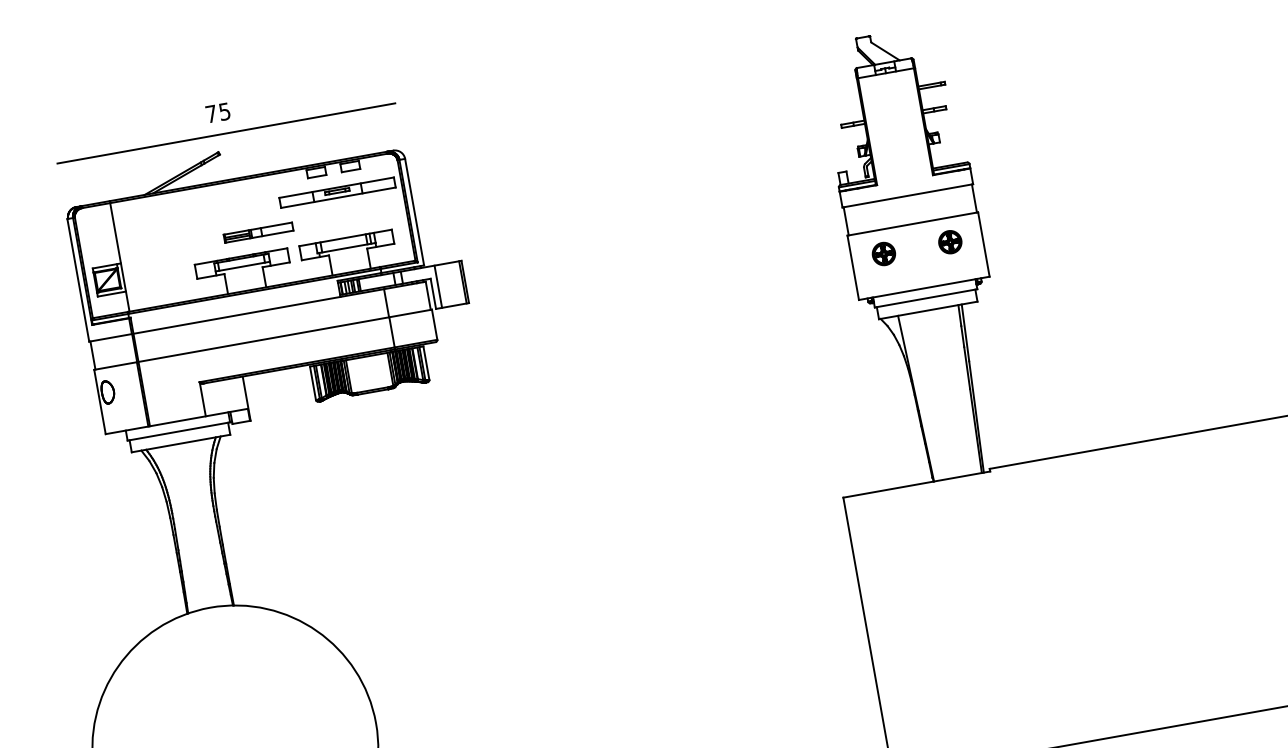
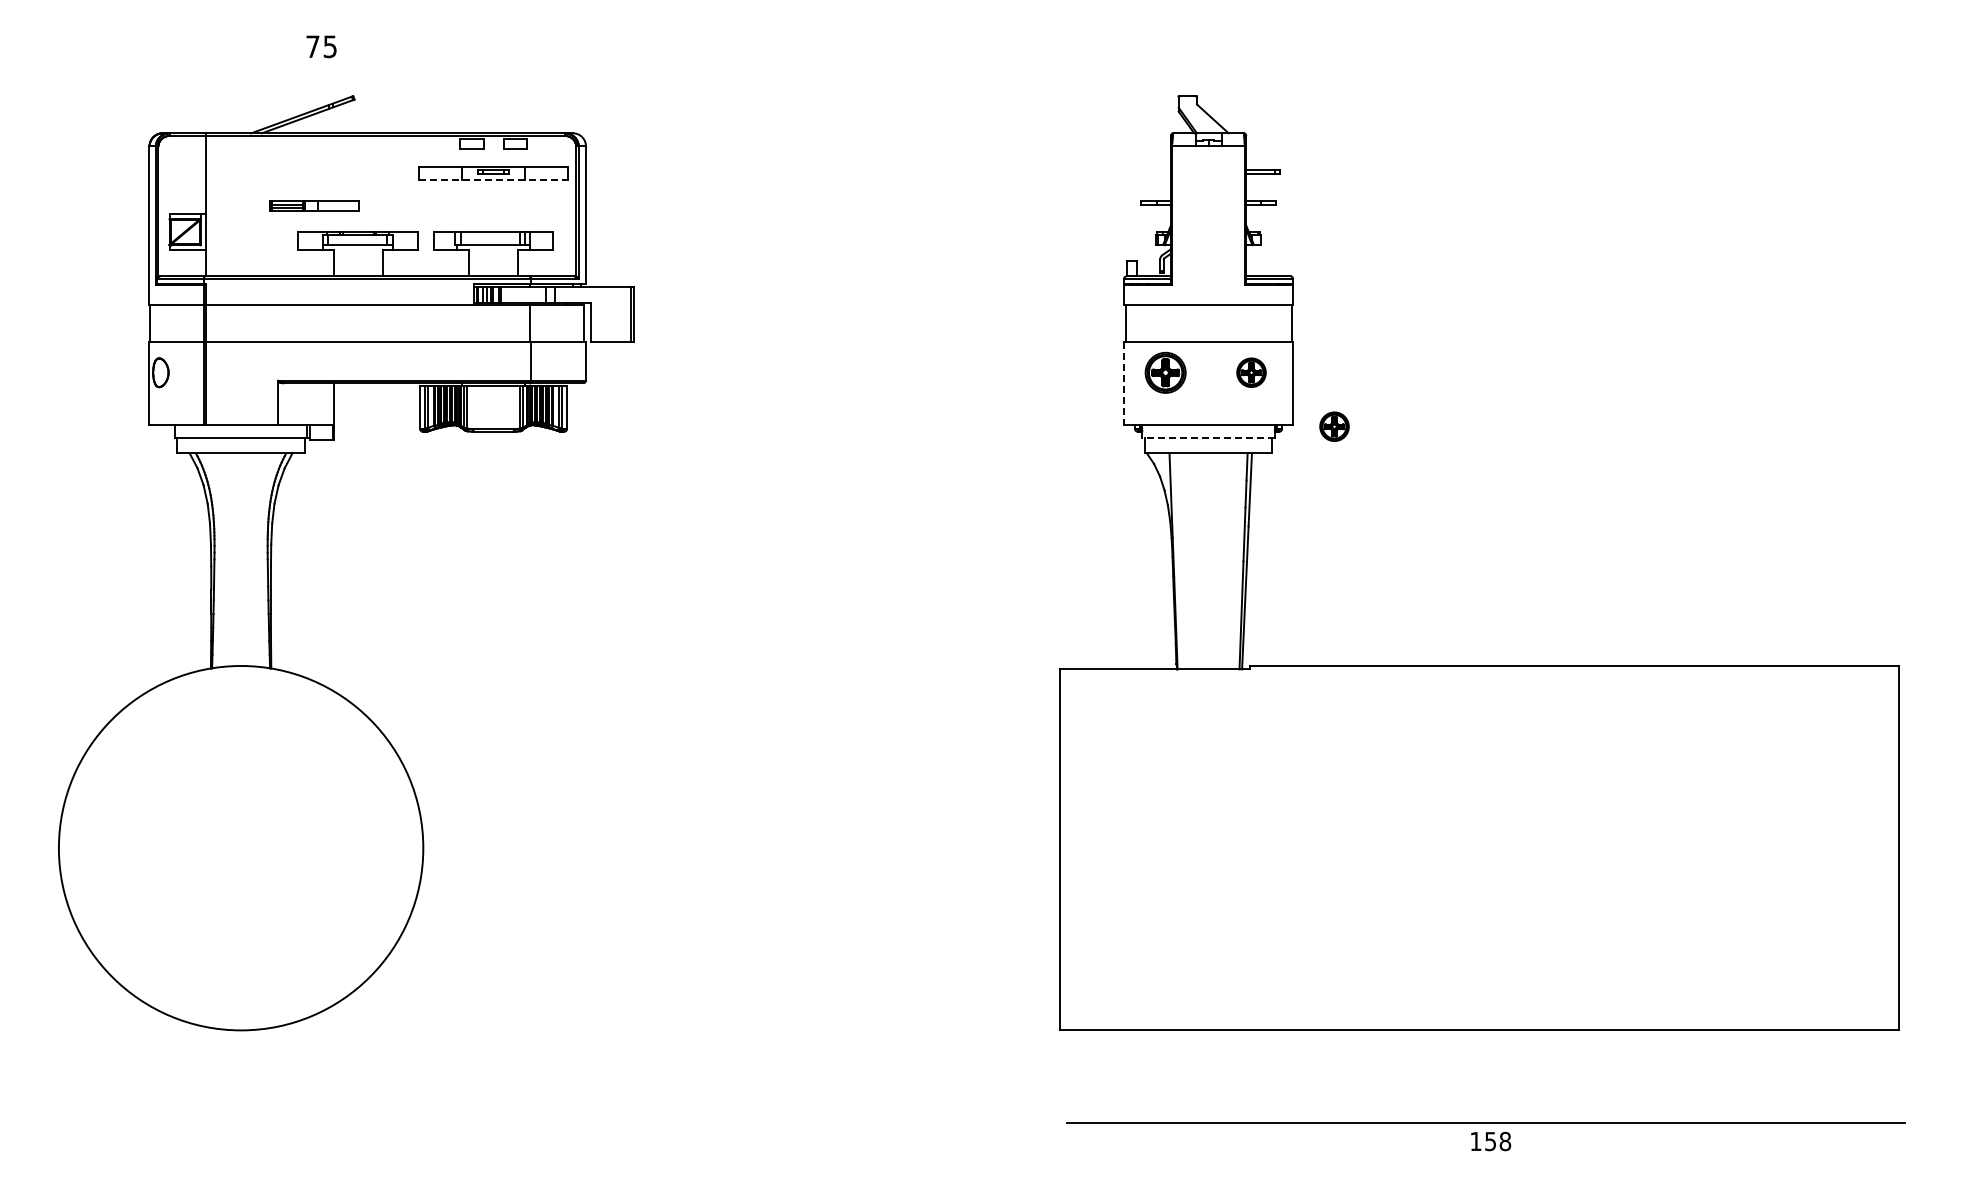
text: (218, 112) -> (321, 46), moved
line: (225, 133) -> (366, 74), removed
line: (339, 197) -> (494, 180), solid -> dashed
part: (258, 232) -> (314, 205), moved
part: (883, 253) -> (1165, 372), size x1.4
line: (852, 268) -> (1123, 383), solid -> dashed
part: (1021, 272) -> (1334, 426), added
line: (438, 286) -> (599, 313), removed
line: (925, 298) -> (1208, 437), solid -> dashed

